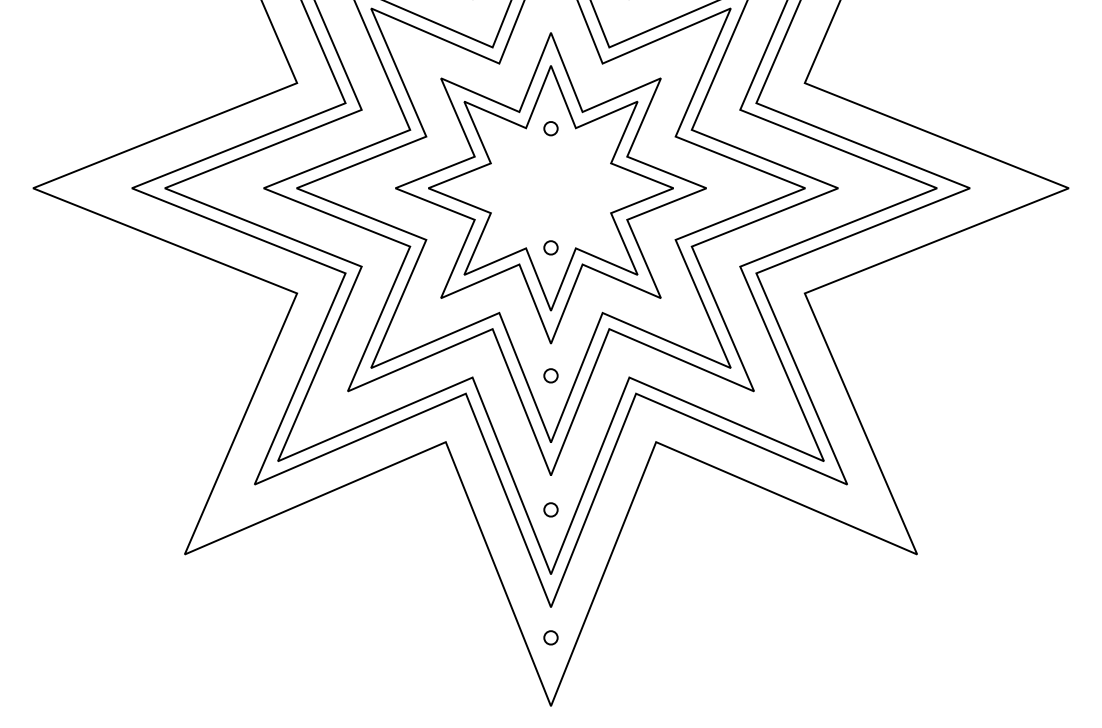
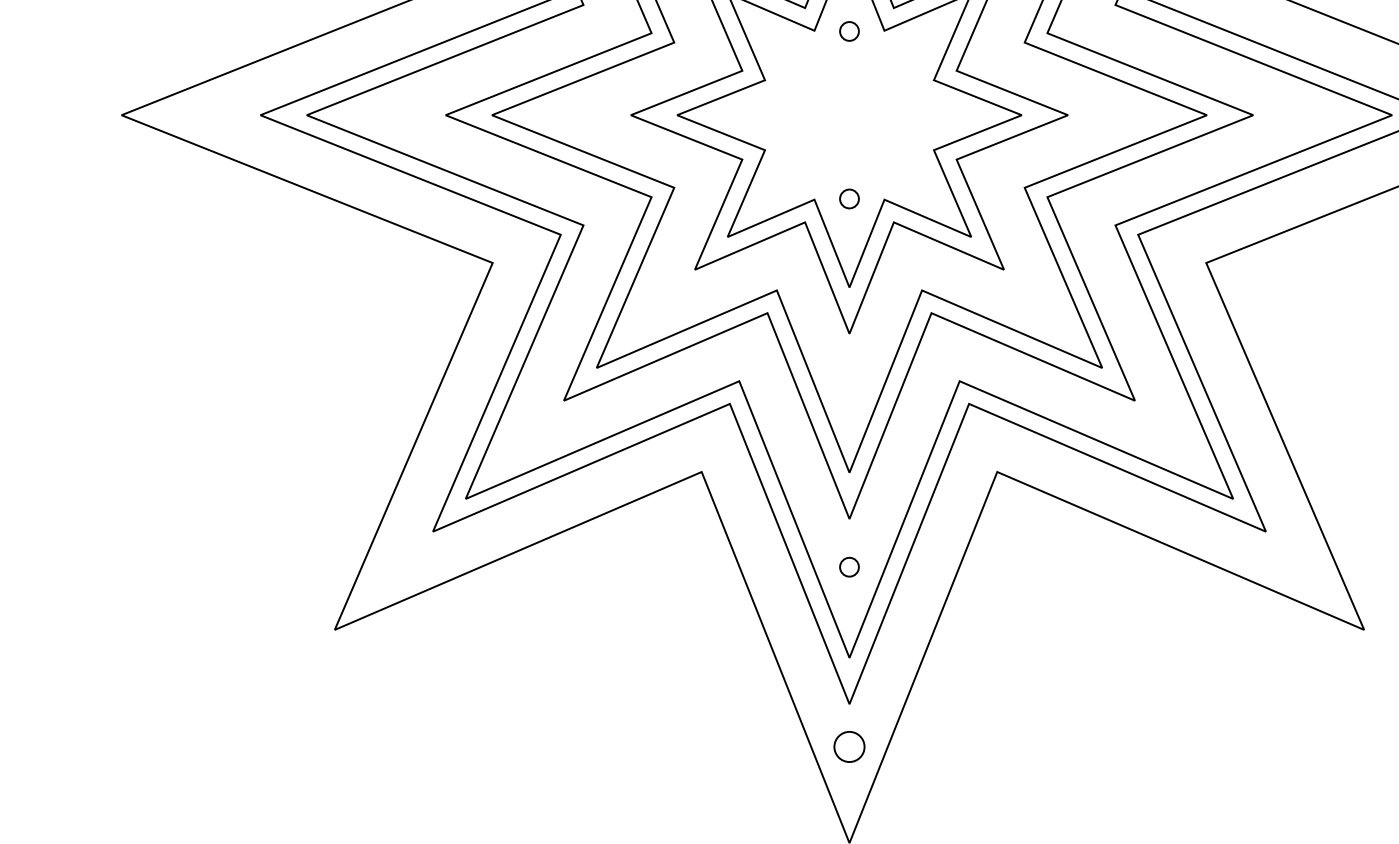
part: (550, 375) -> (848, 378), removed
part: (550, 637) -> (848, 746), size x1.6

